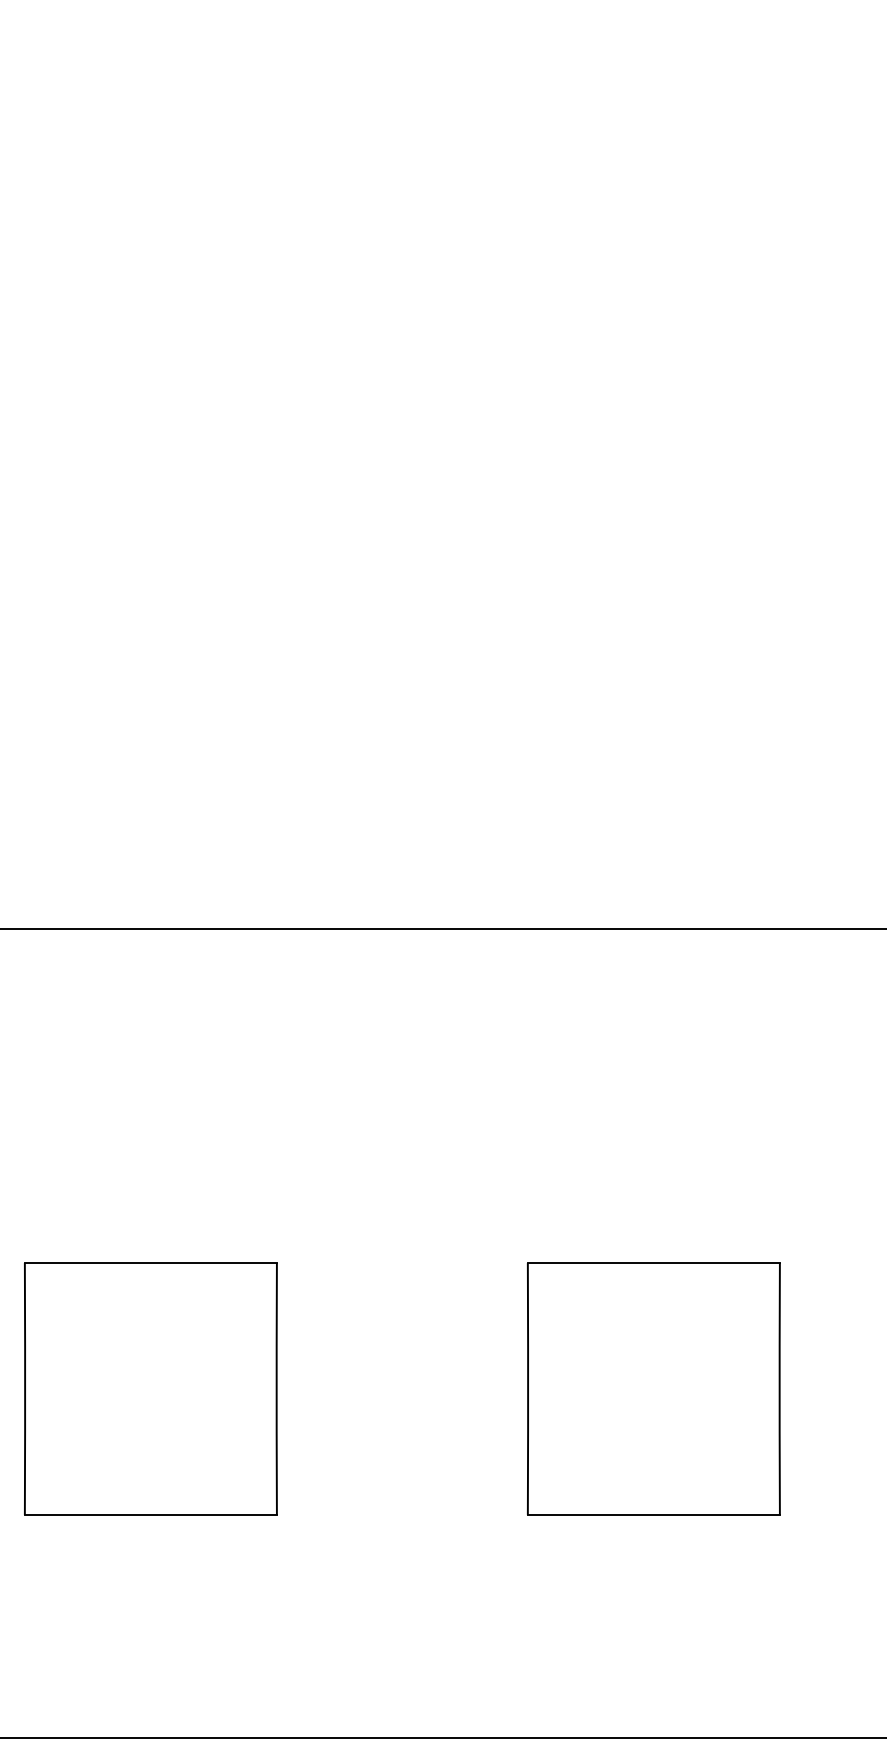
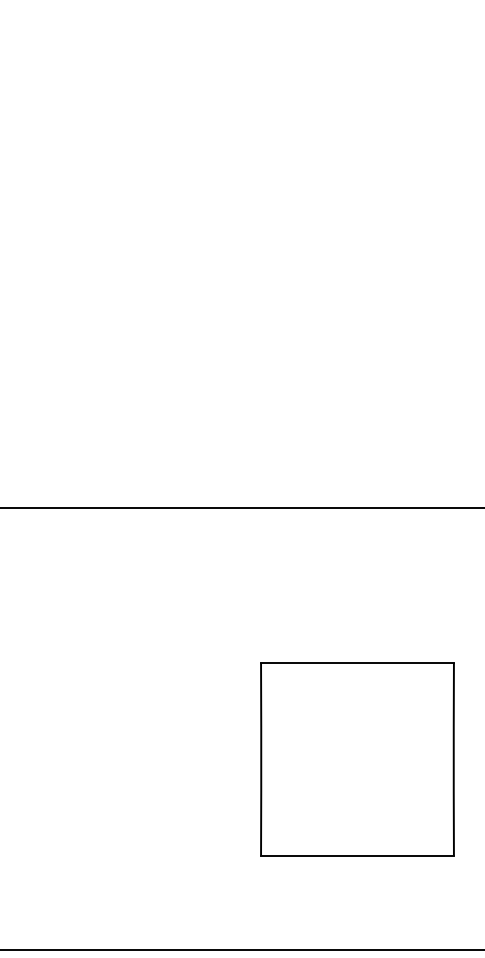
part: (150, 1387) -> (82, 758), removed
part: (653, 1387) -> (357, 758), size x1.4

